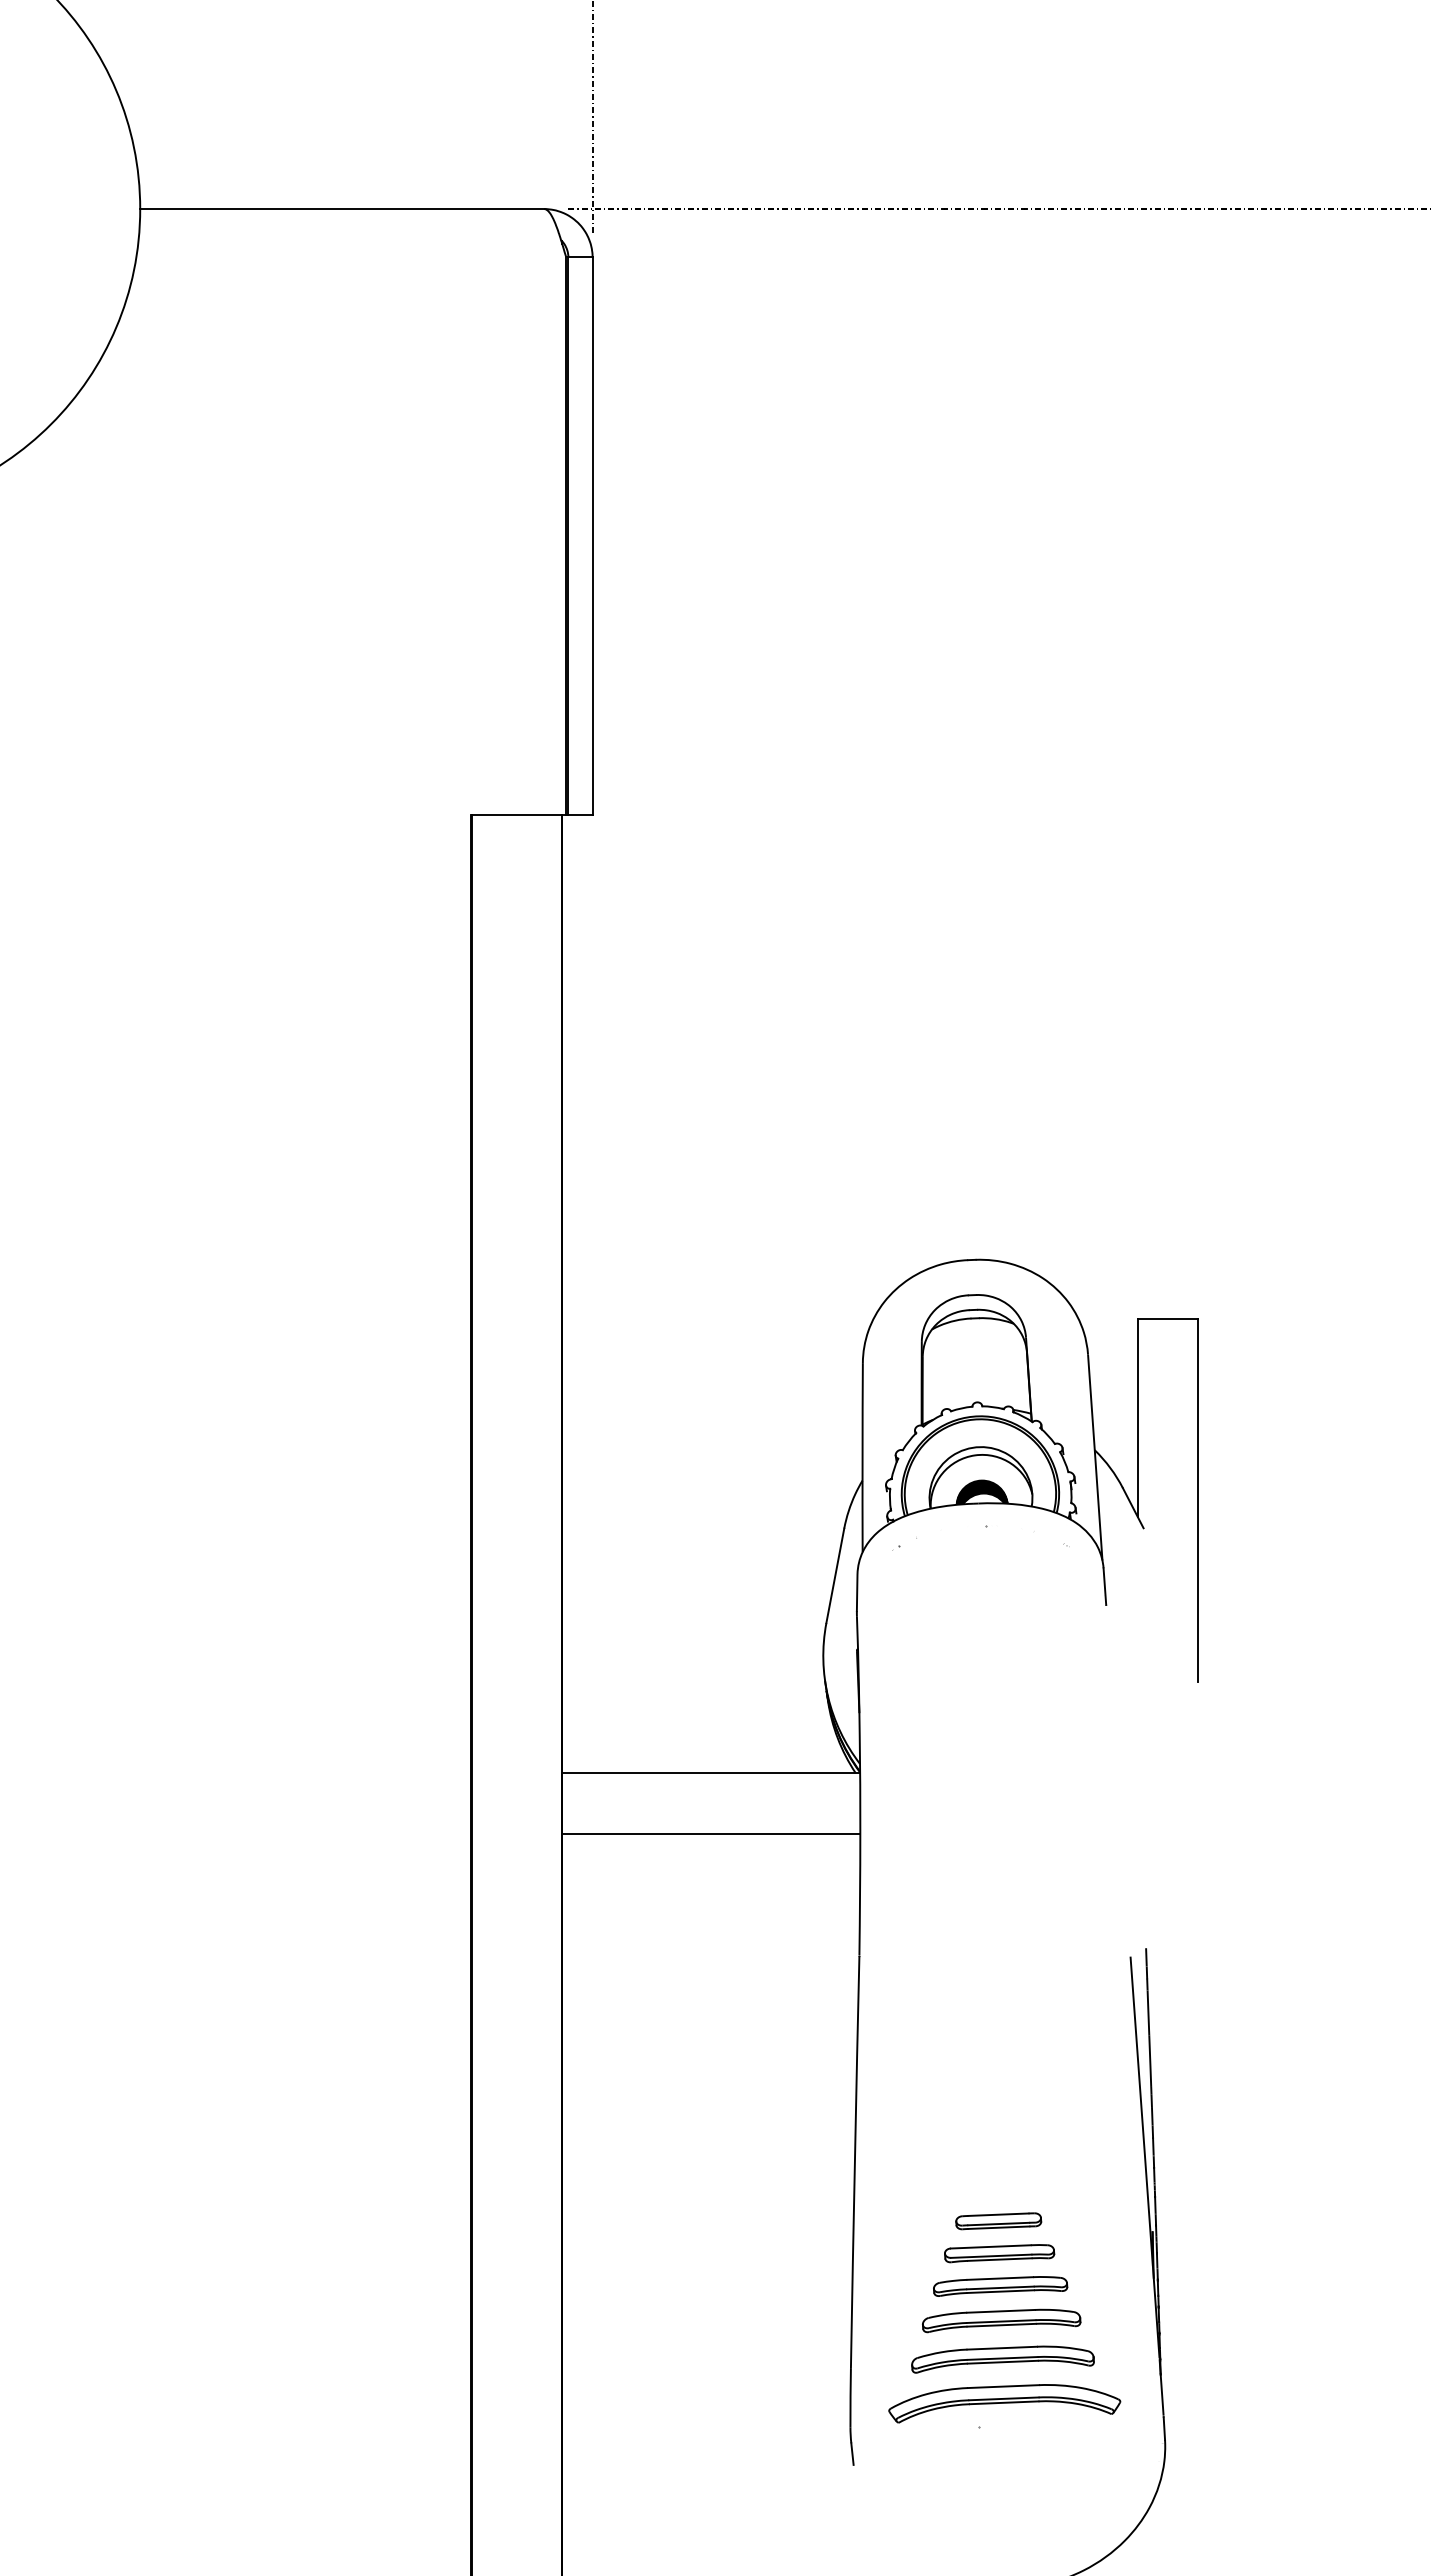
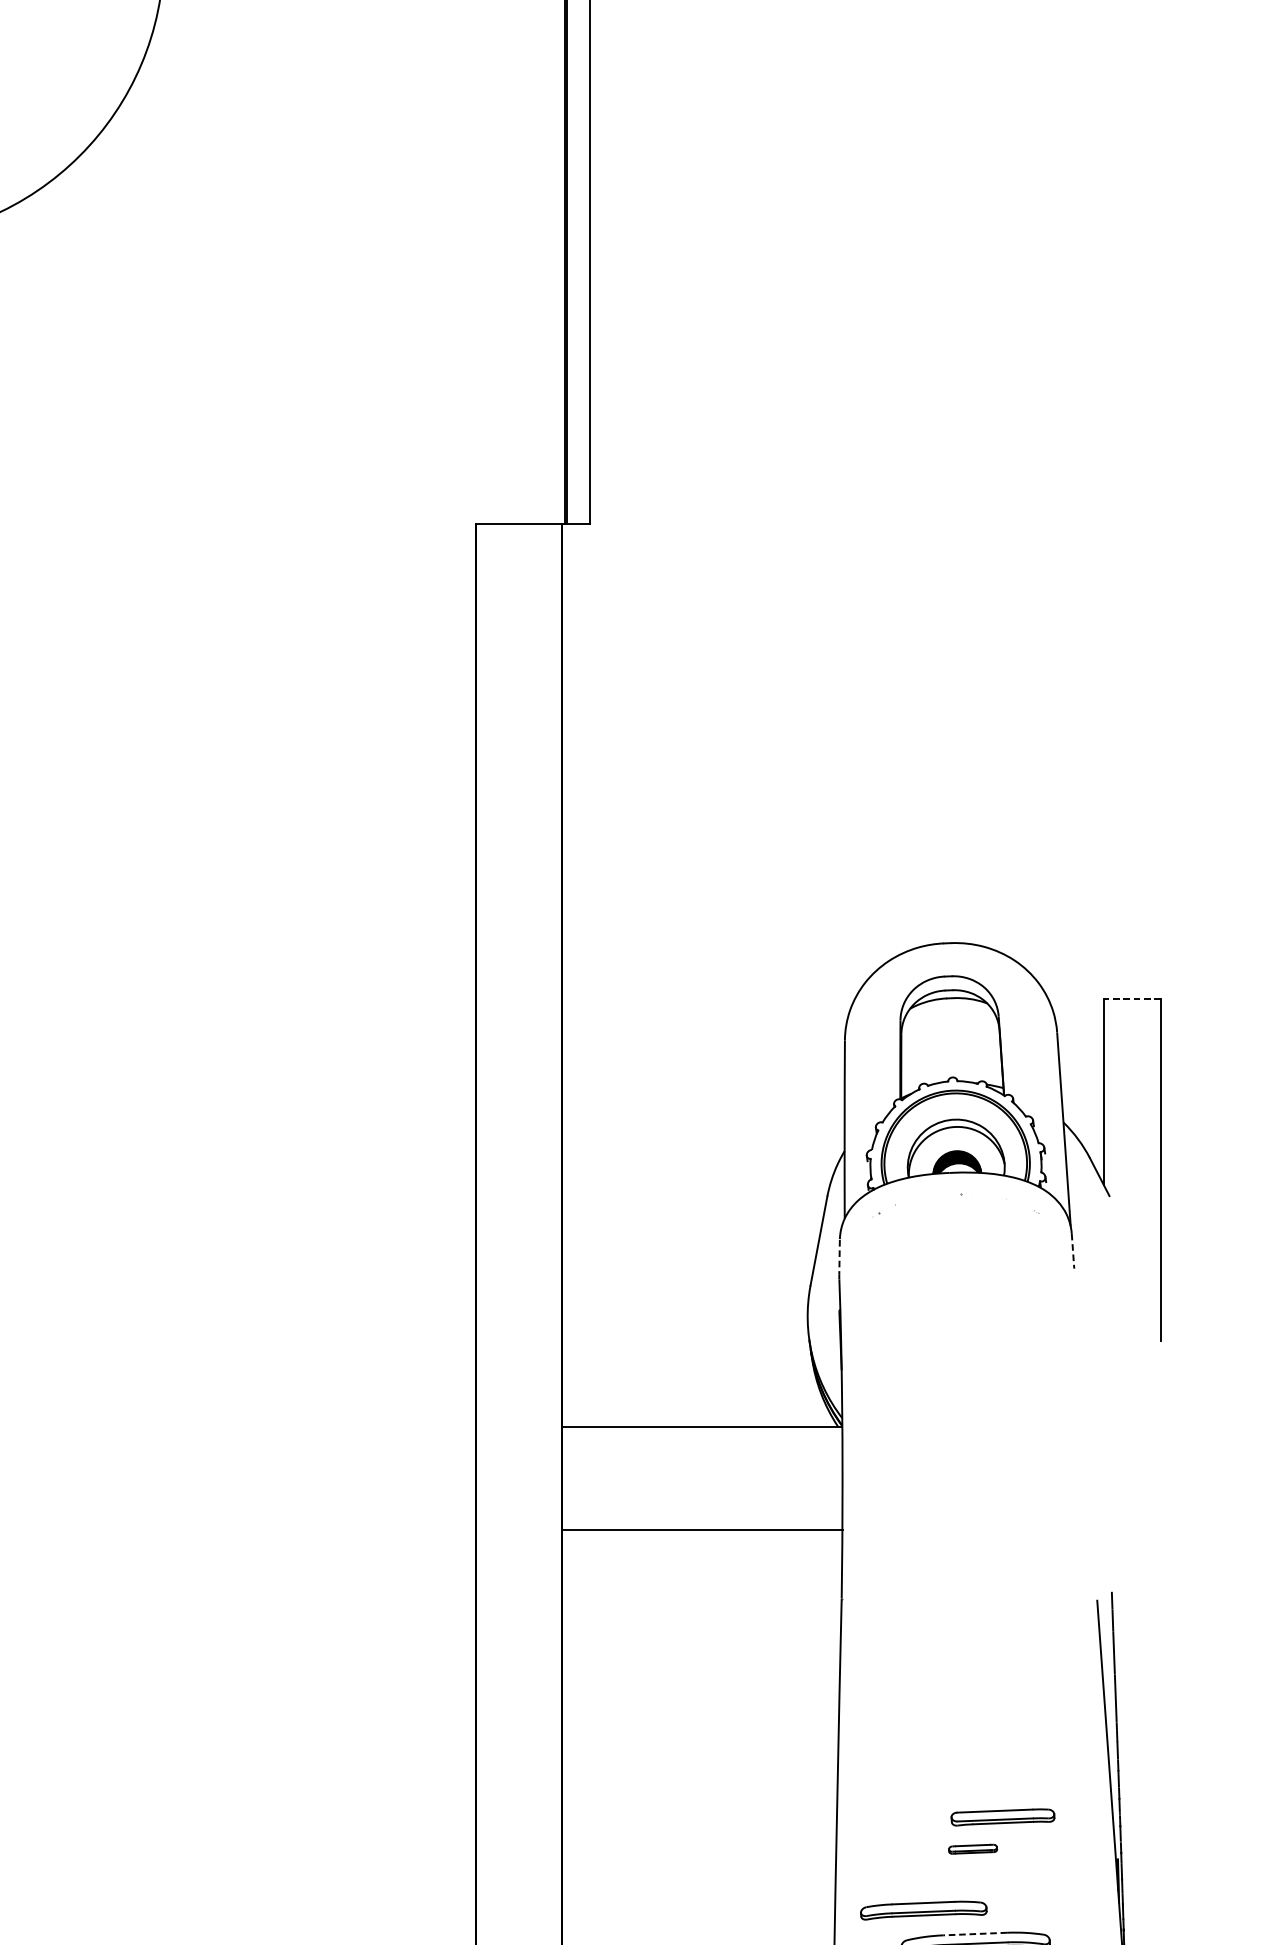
line: (1167, 1318) -> (1132, 998), solid -> dashed
line: (1104, 1587) -> (1072, 1251), solid -> dashed
line: (857, 1593) -> (839, 1257), solid -> dashed
line: (711, 1833) -> (702, 1529), moved
part: (998, 2221) -> (972, 1849), size x0.6
part: (999, 2253) -> (1002, 1817), moved
part: (1000, 2286) -> (923, 1910), moved
line: (1001, 2311) -> (975, 1934), solid -> dashed

